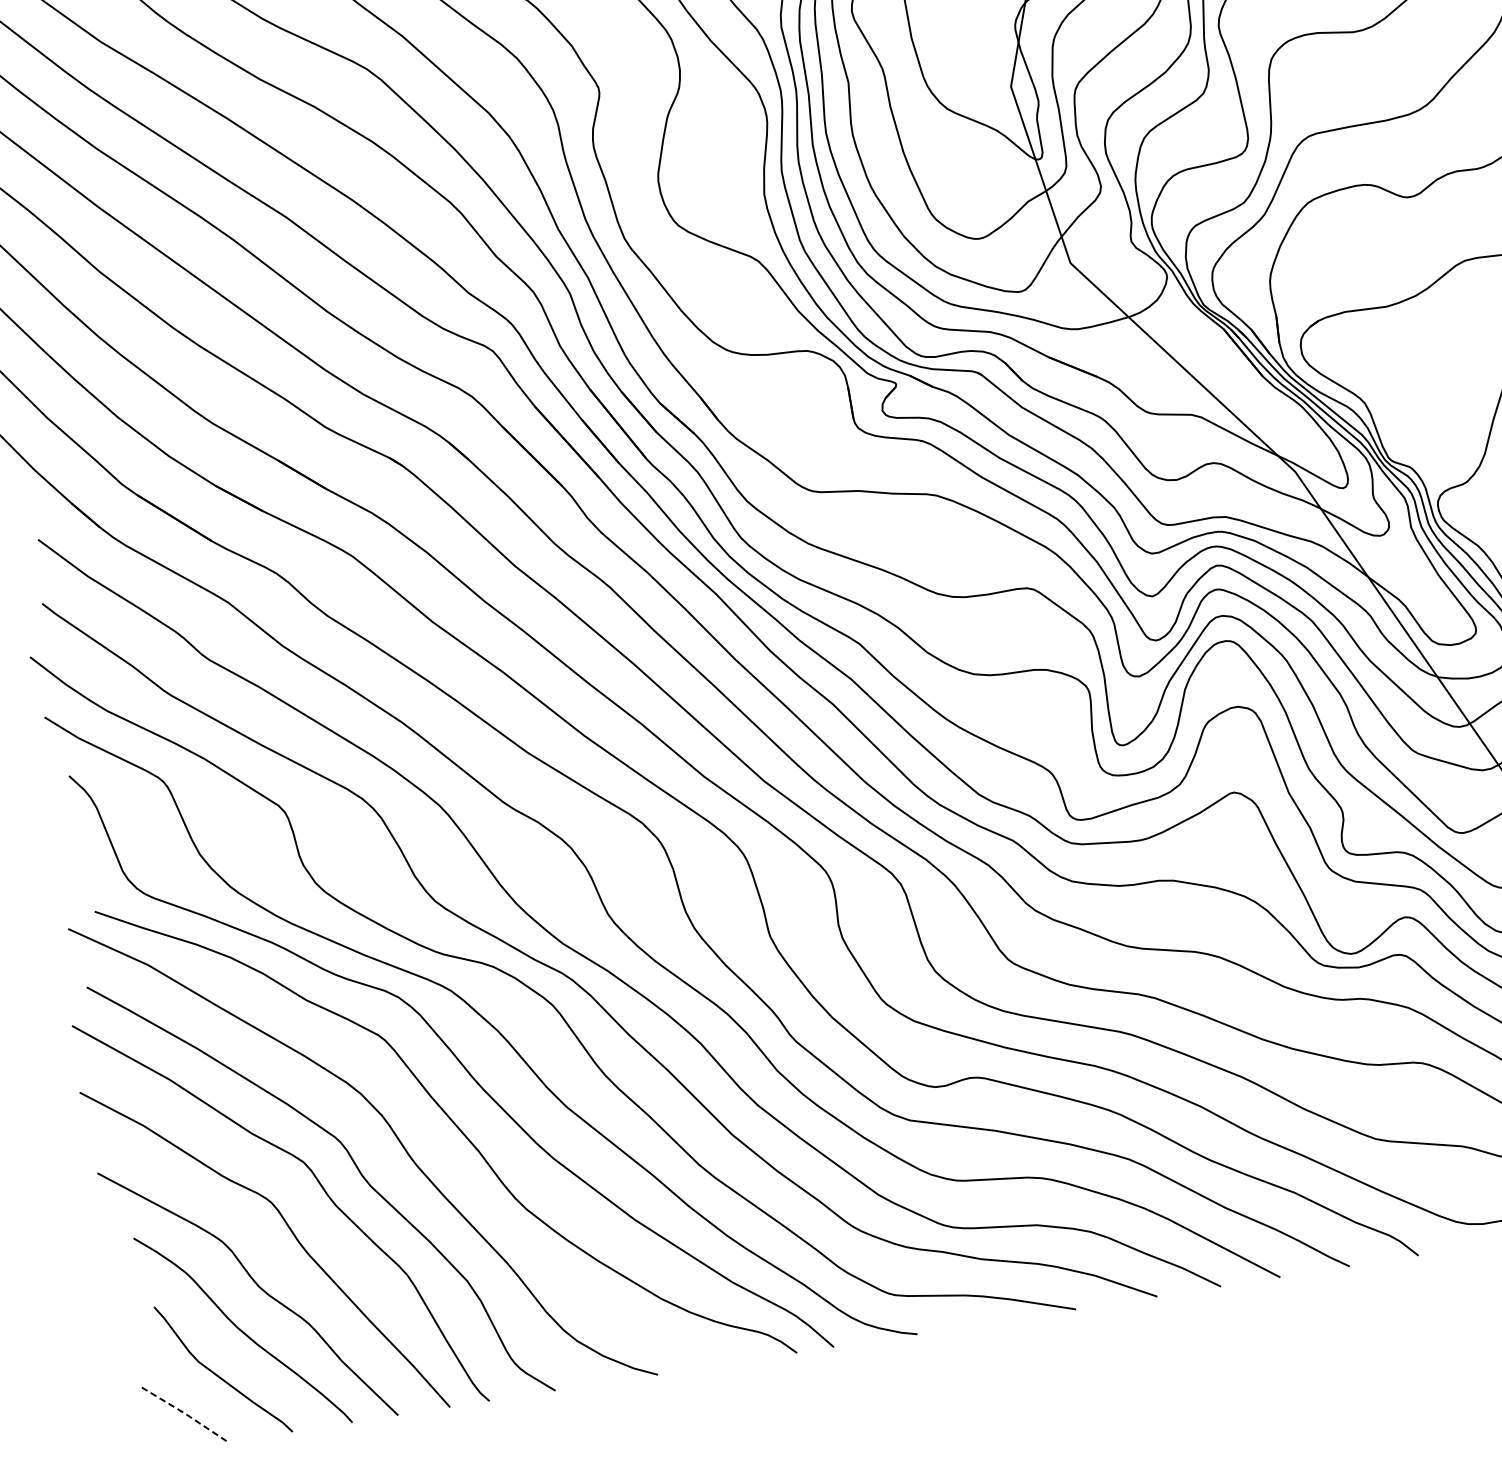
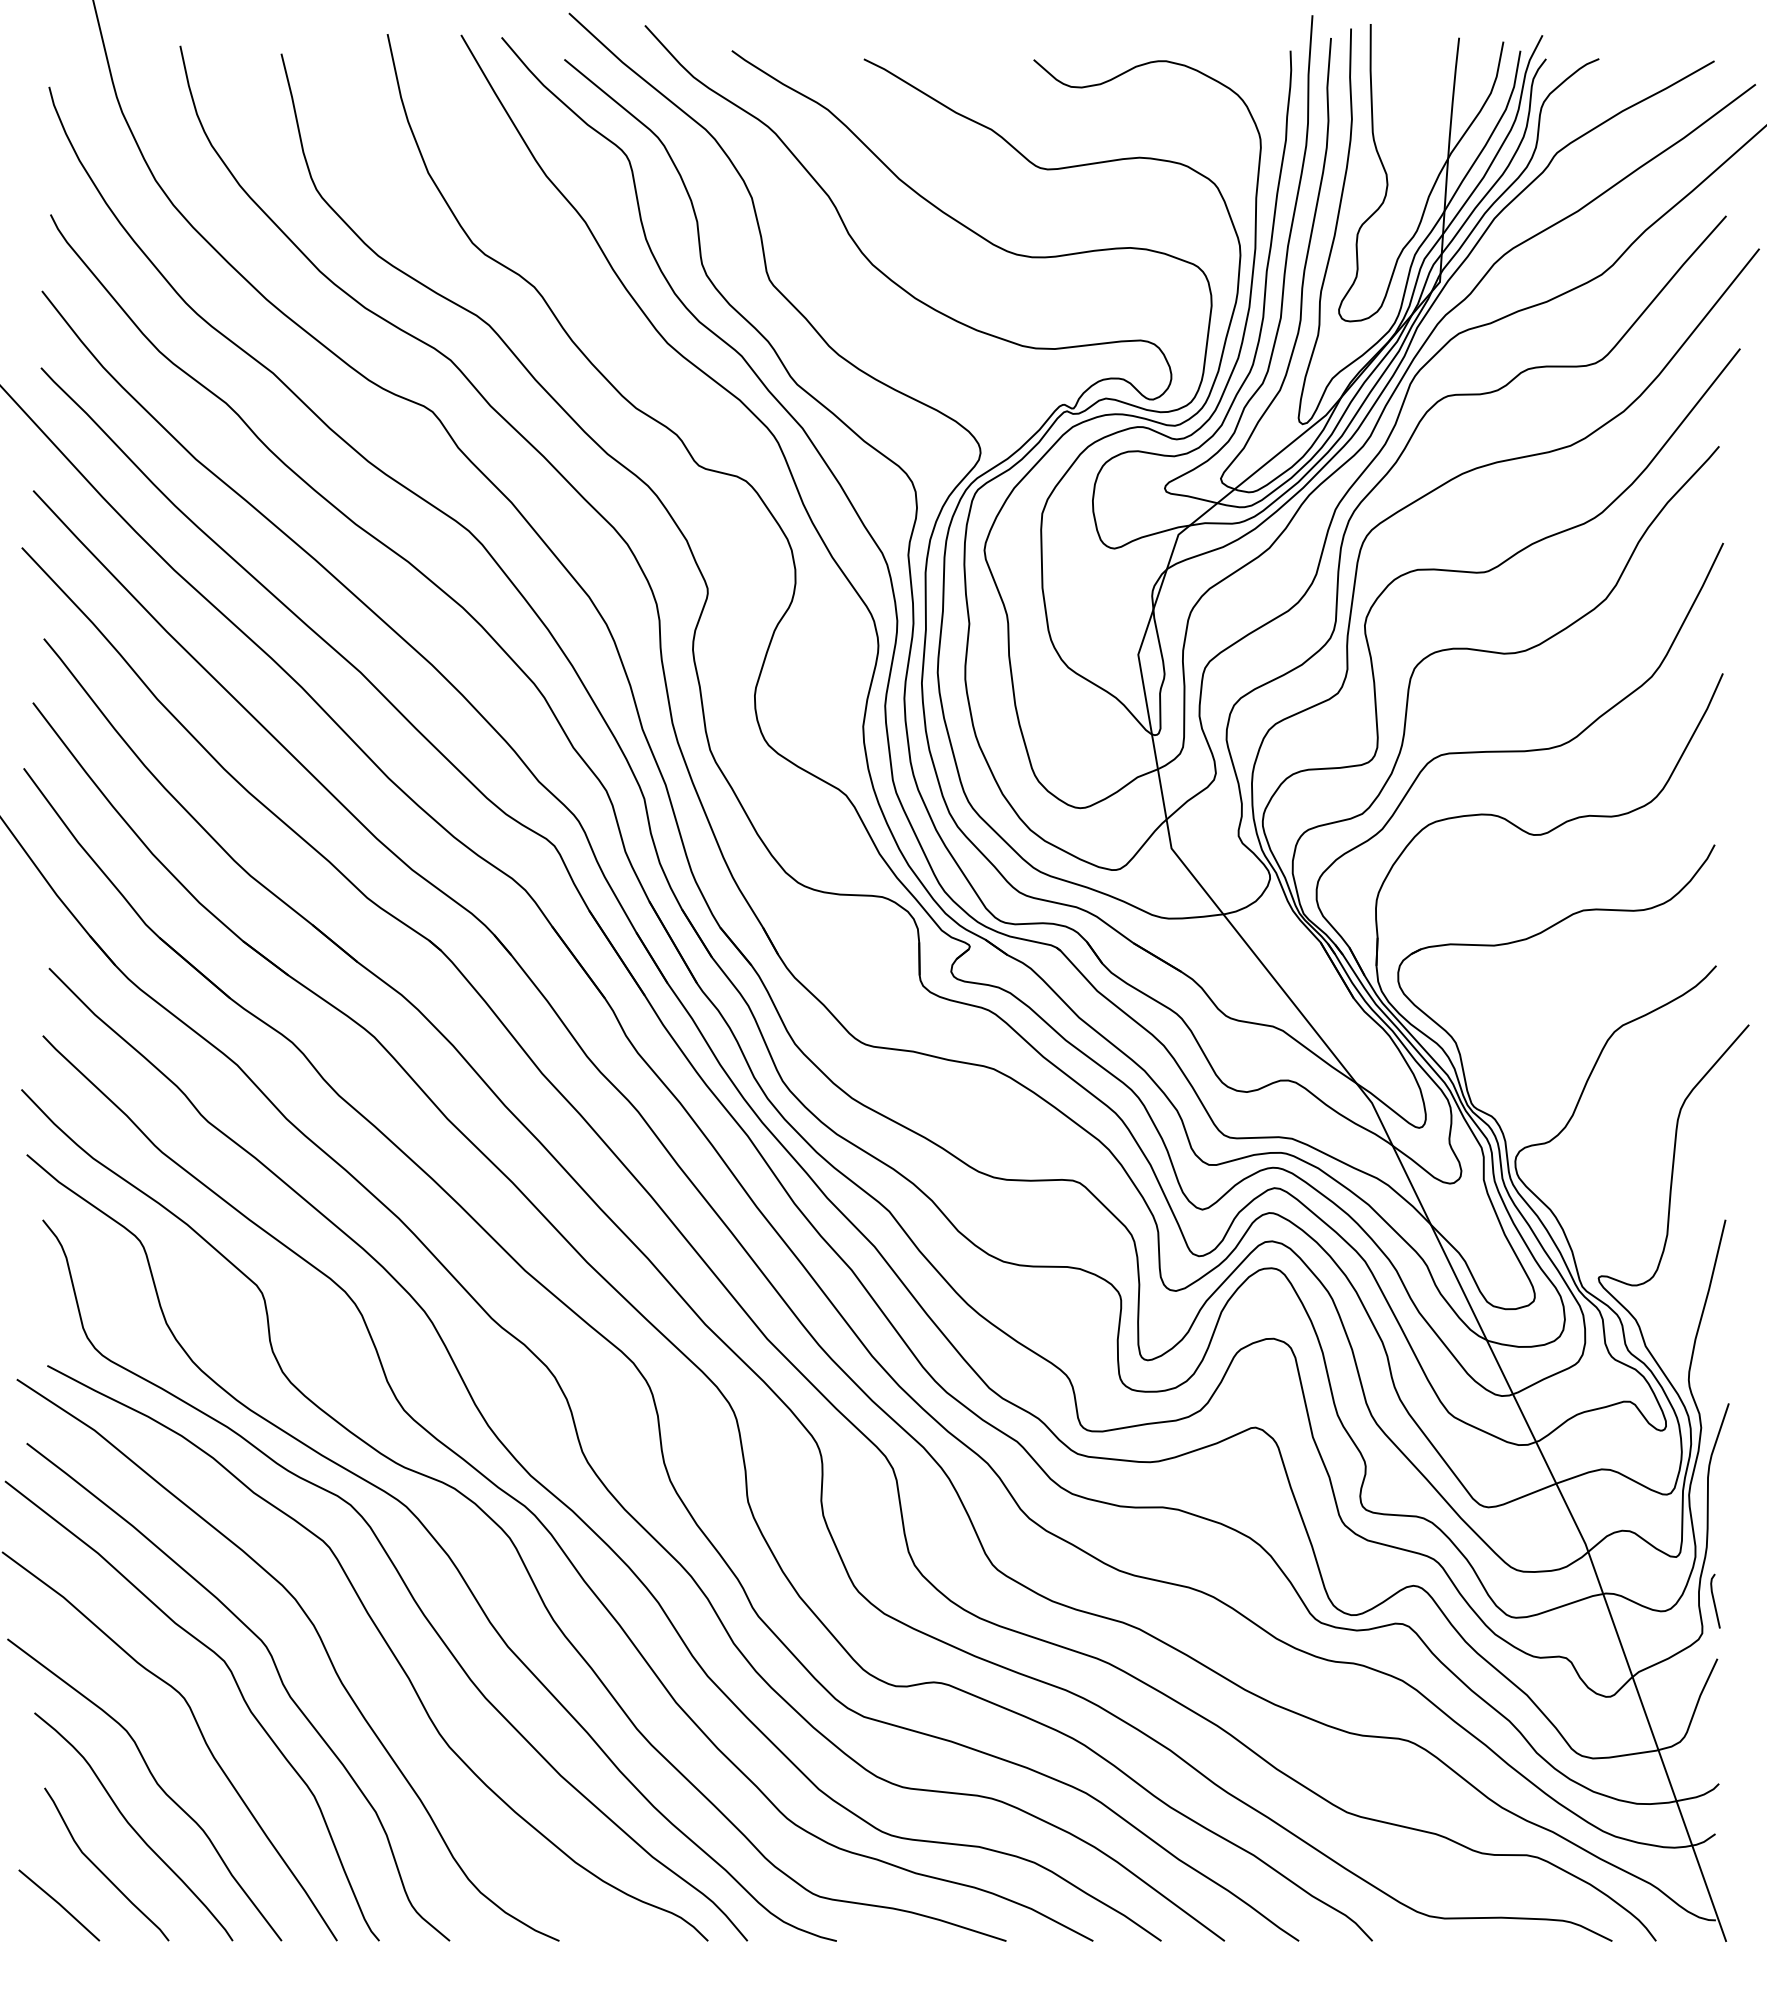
line: (184, 1413) -> (59, 1904), dashed -> solid

